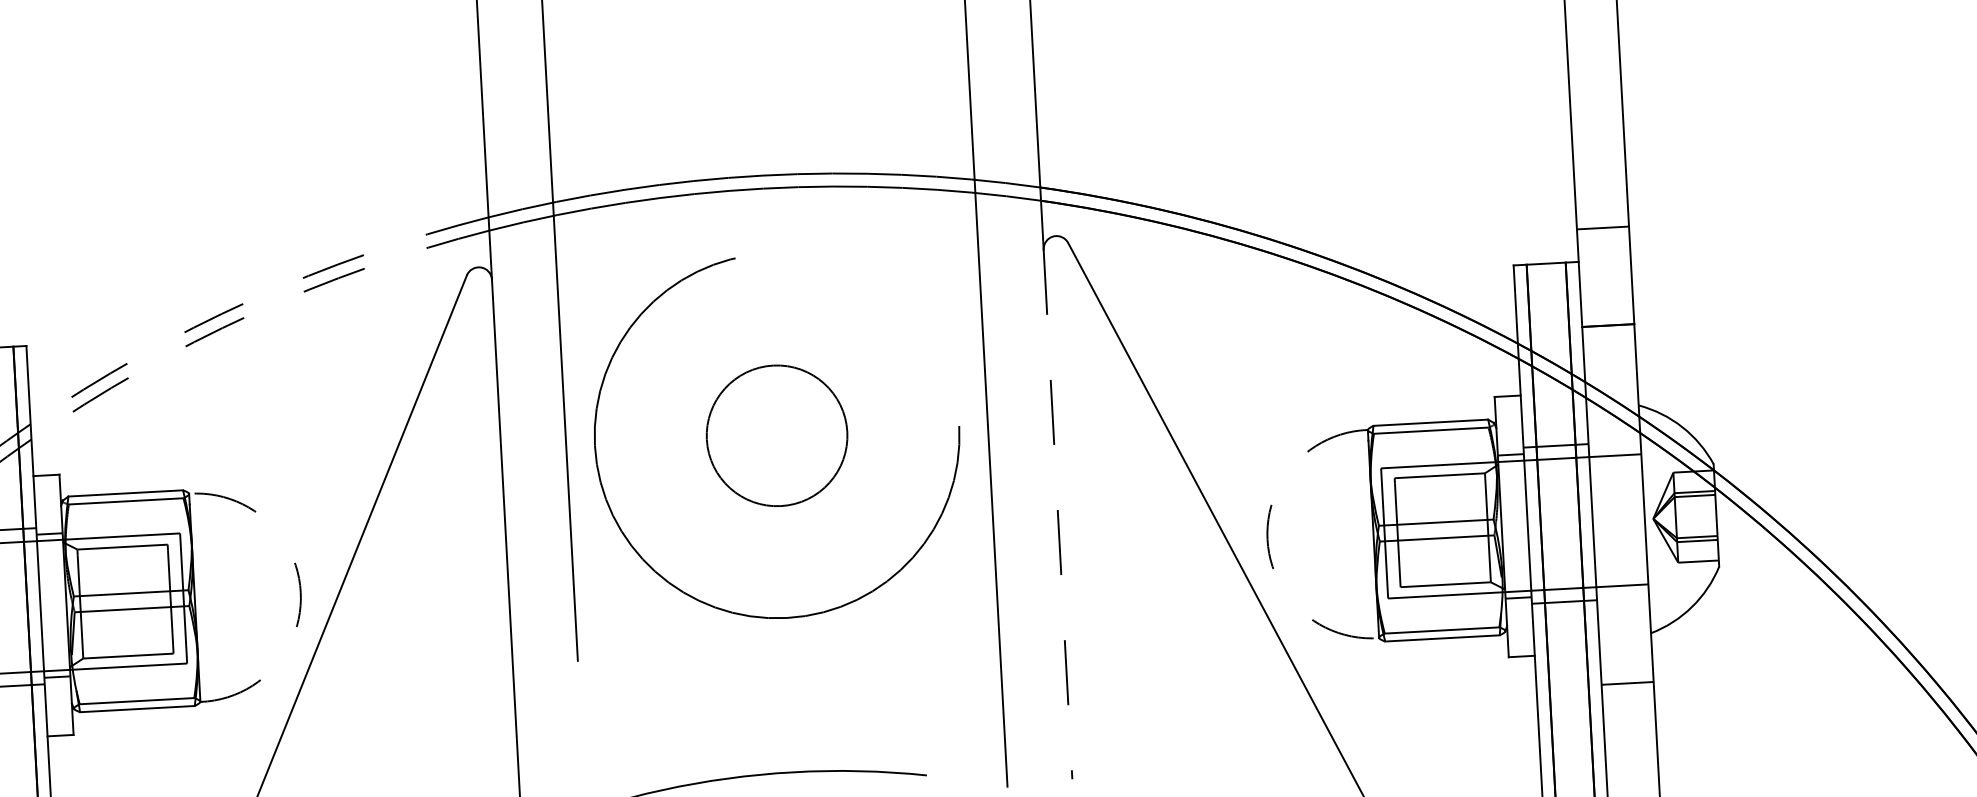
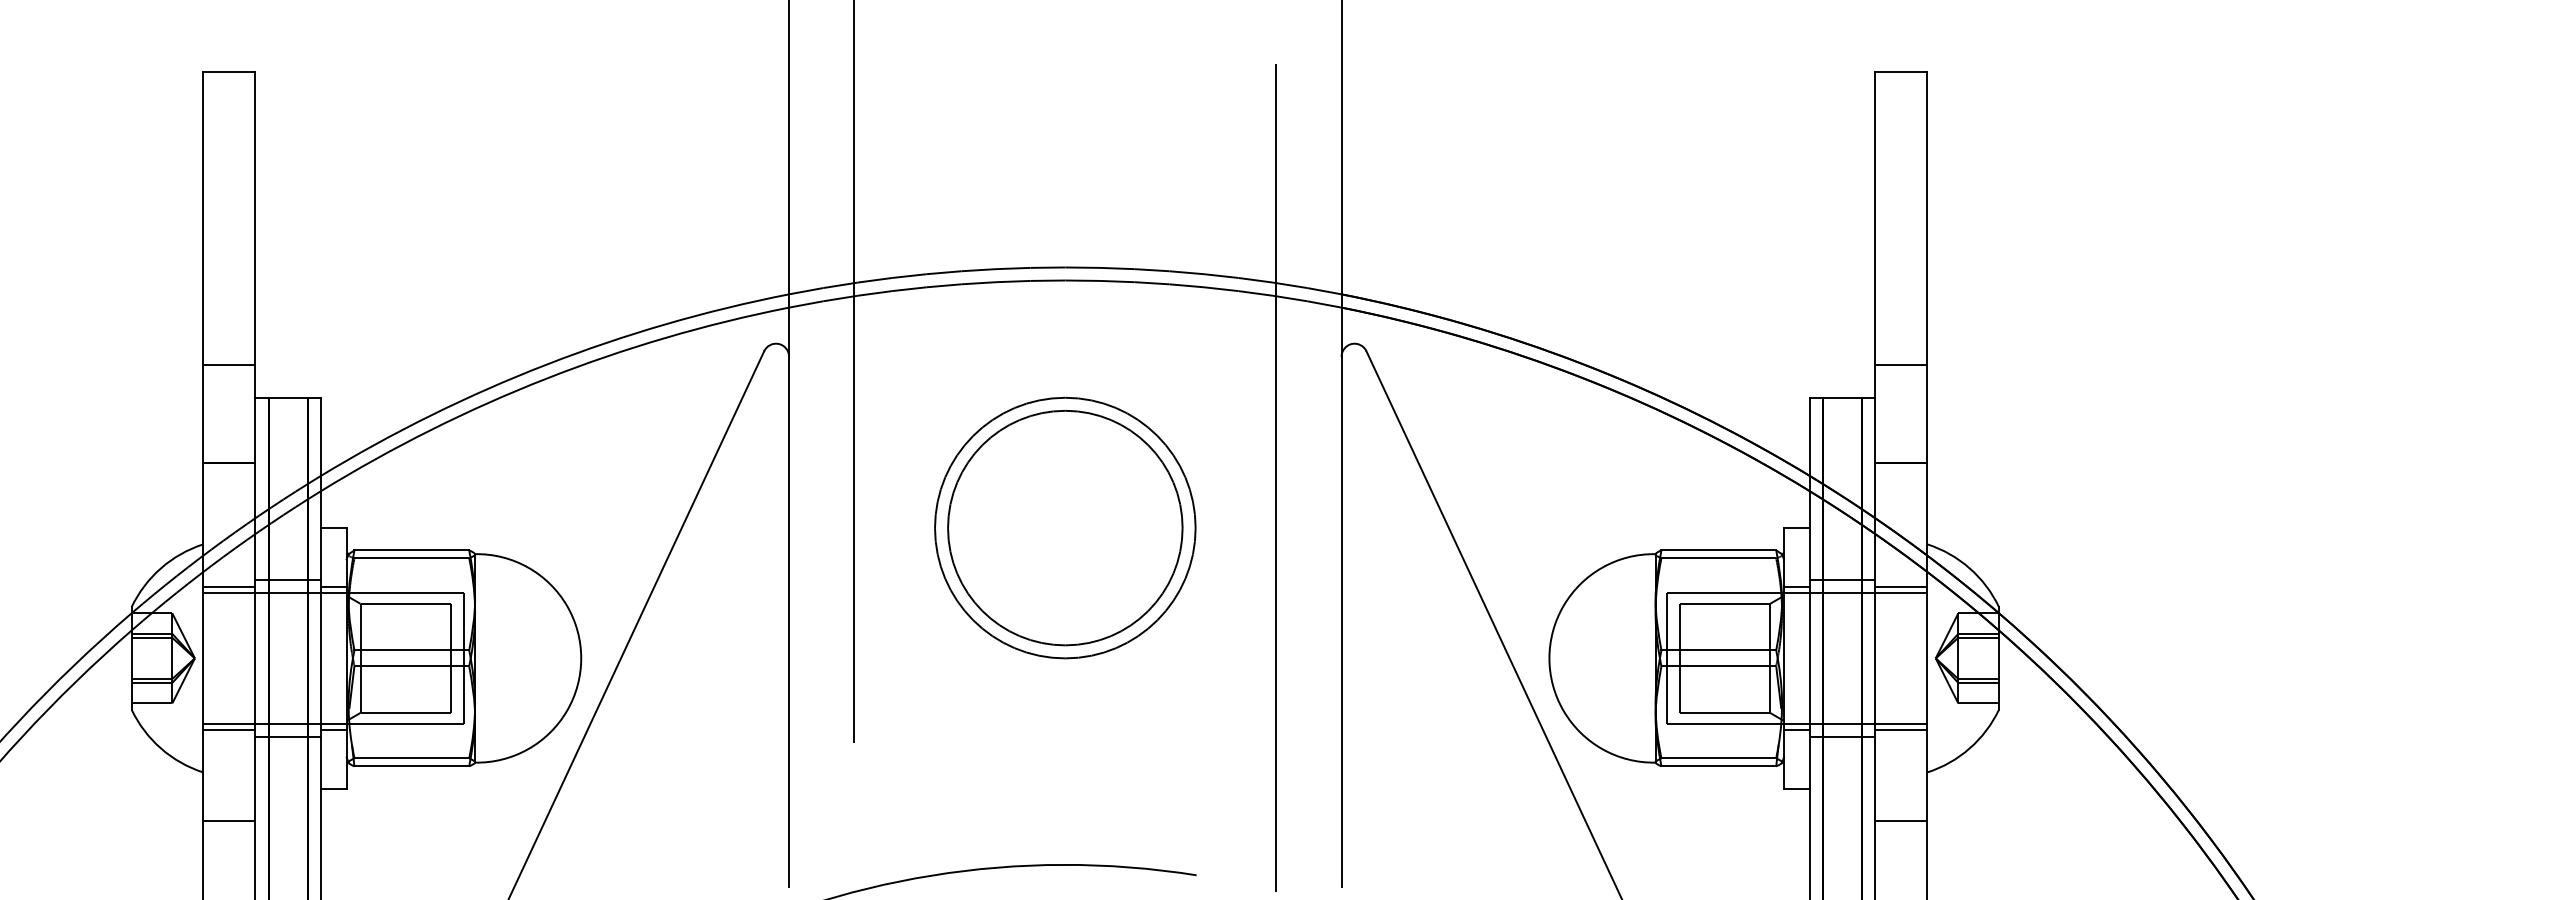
arc: (250, 300) -> (546, 364), dashed -> solid
arc: (250, 314) -> (546, 378), dashed -> solid
circle: (777, 435) -> (1065, 527), size x0.71
circle: (777, 435) -> (1065, 527), size x1.67
line: (1615, 448) -> (1901, 586), added
line: (1057, 515) -> (1341, 622), dashed -> solid
arc: (1267, 539) -> (1549, 658), dashed -> solid
arc: (301, 592) -> (581, 658), dashed -> solid
line: (1622, 592) -> (1901, 730), added

